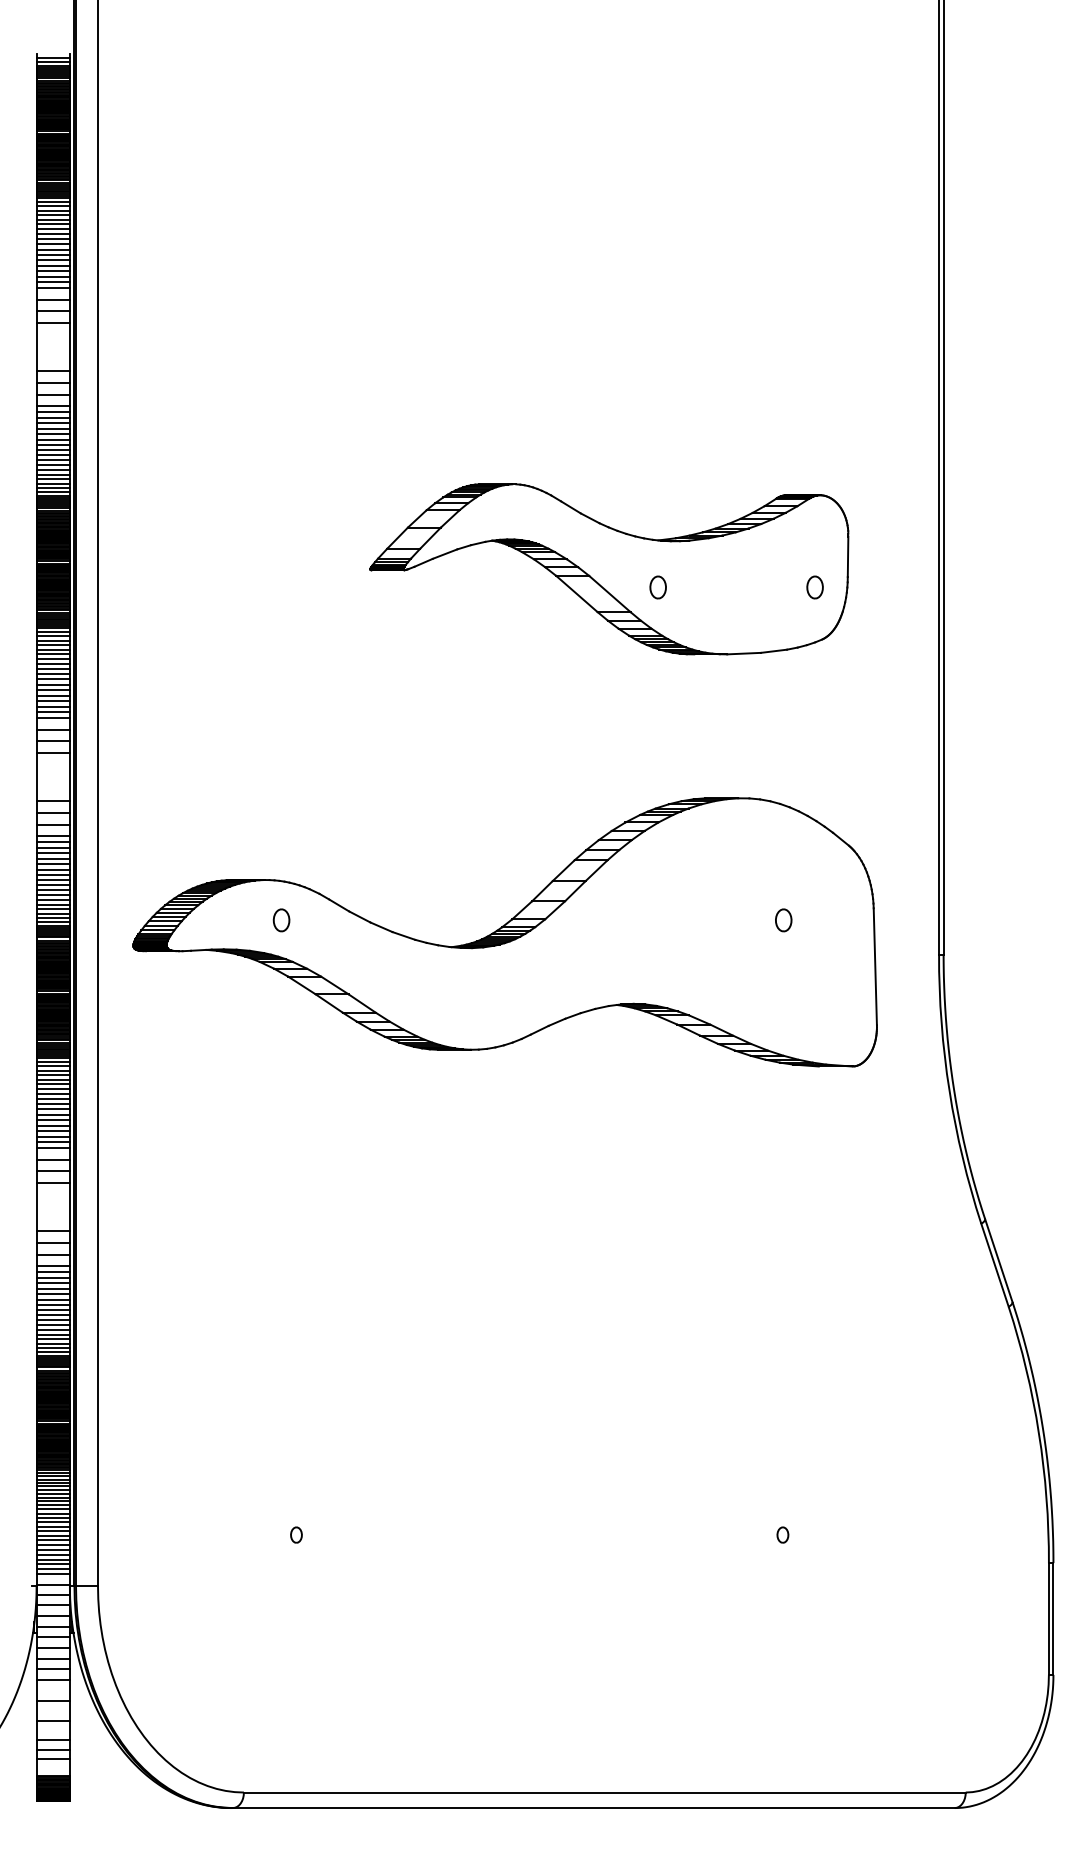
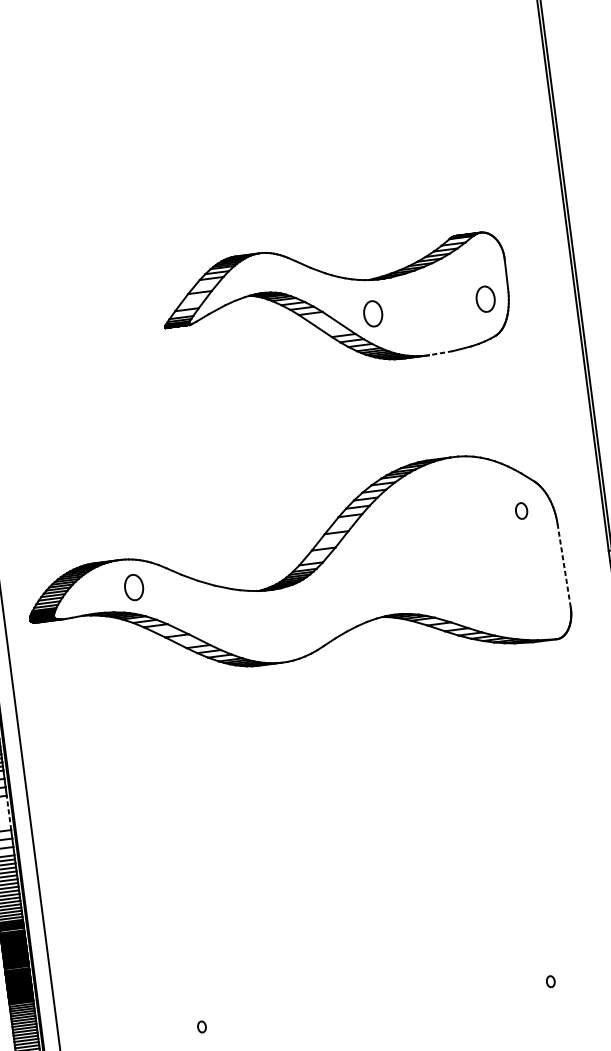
part: (657, 587) -> (372, 313), size x1.6
part: (814, 587) -> (485, 299), size x1.6
line: (744, 653) -> (441, 353), solid -> dashed
part: (281, 920) -> (134, 587), size x1.6
part: (783, 920) -> (521, 511), moved
line: (875, 967) -> (564, 566), solid -> dashed
line: (69, 1207) -> (8, 813), solid -> dashed

